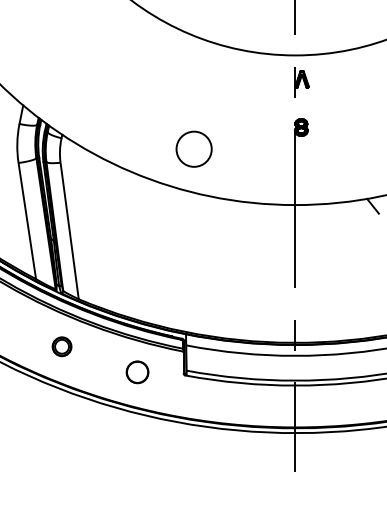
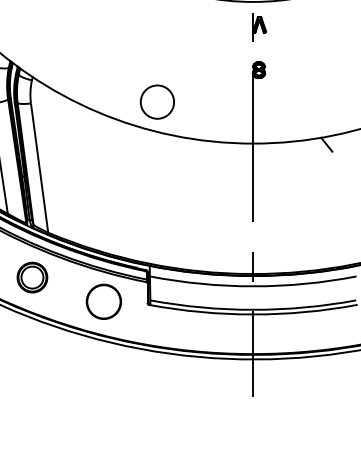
circle: (193, 148) -> (156, 101), moved
part: (61, 346) -> (31, 277), size x1.67
circle: (137, 372) -> (103, 302), size x1.67

